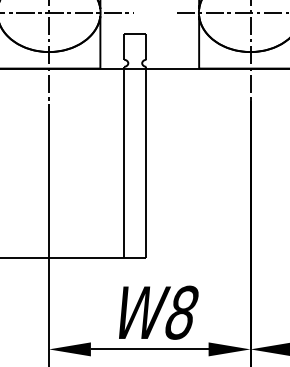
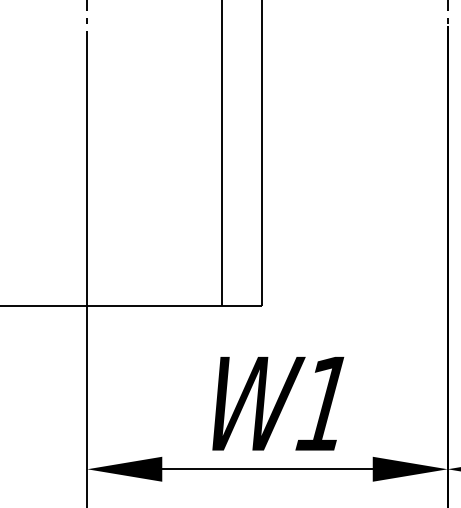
text: (181, 312) -> (324, 403), W8 -> W1

